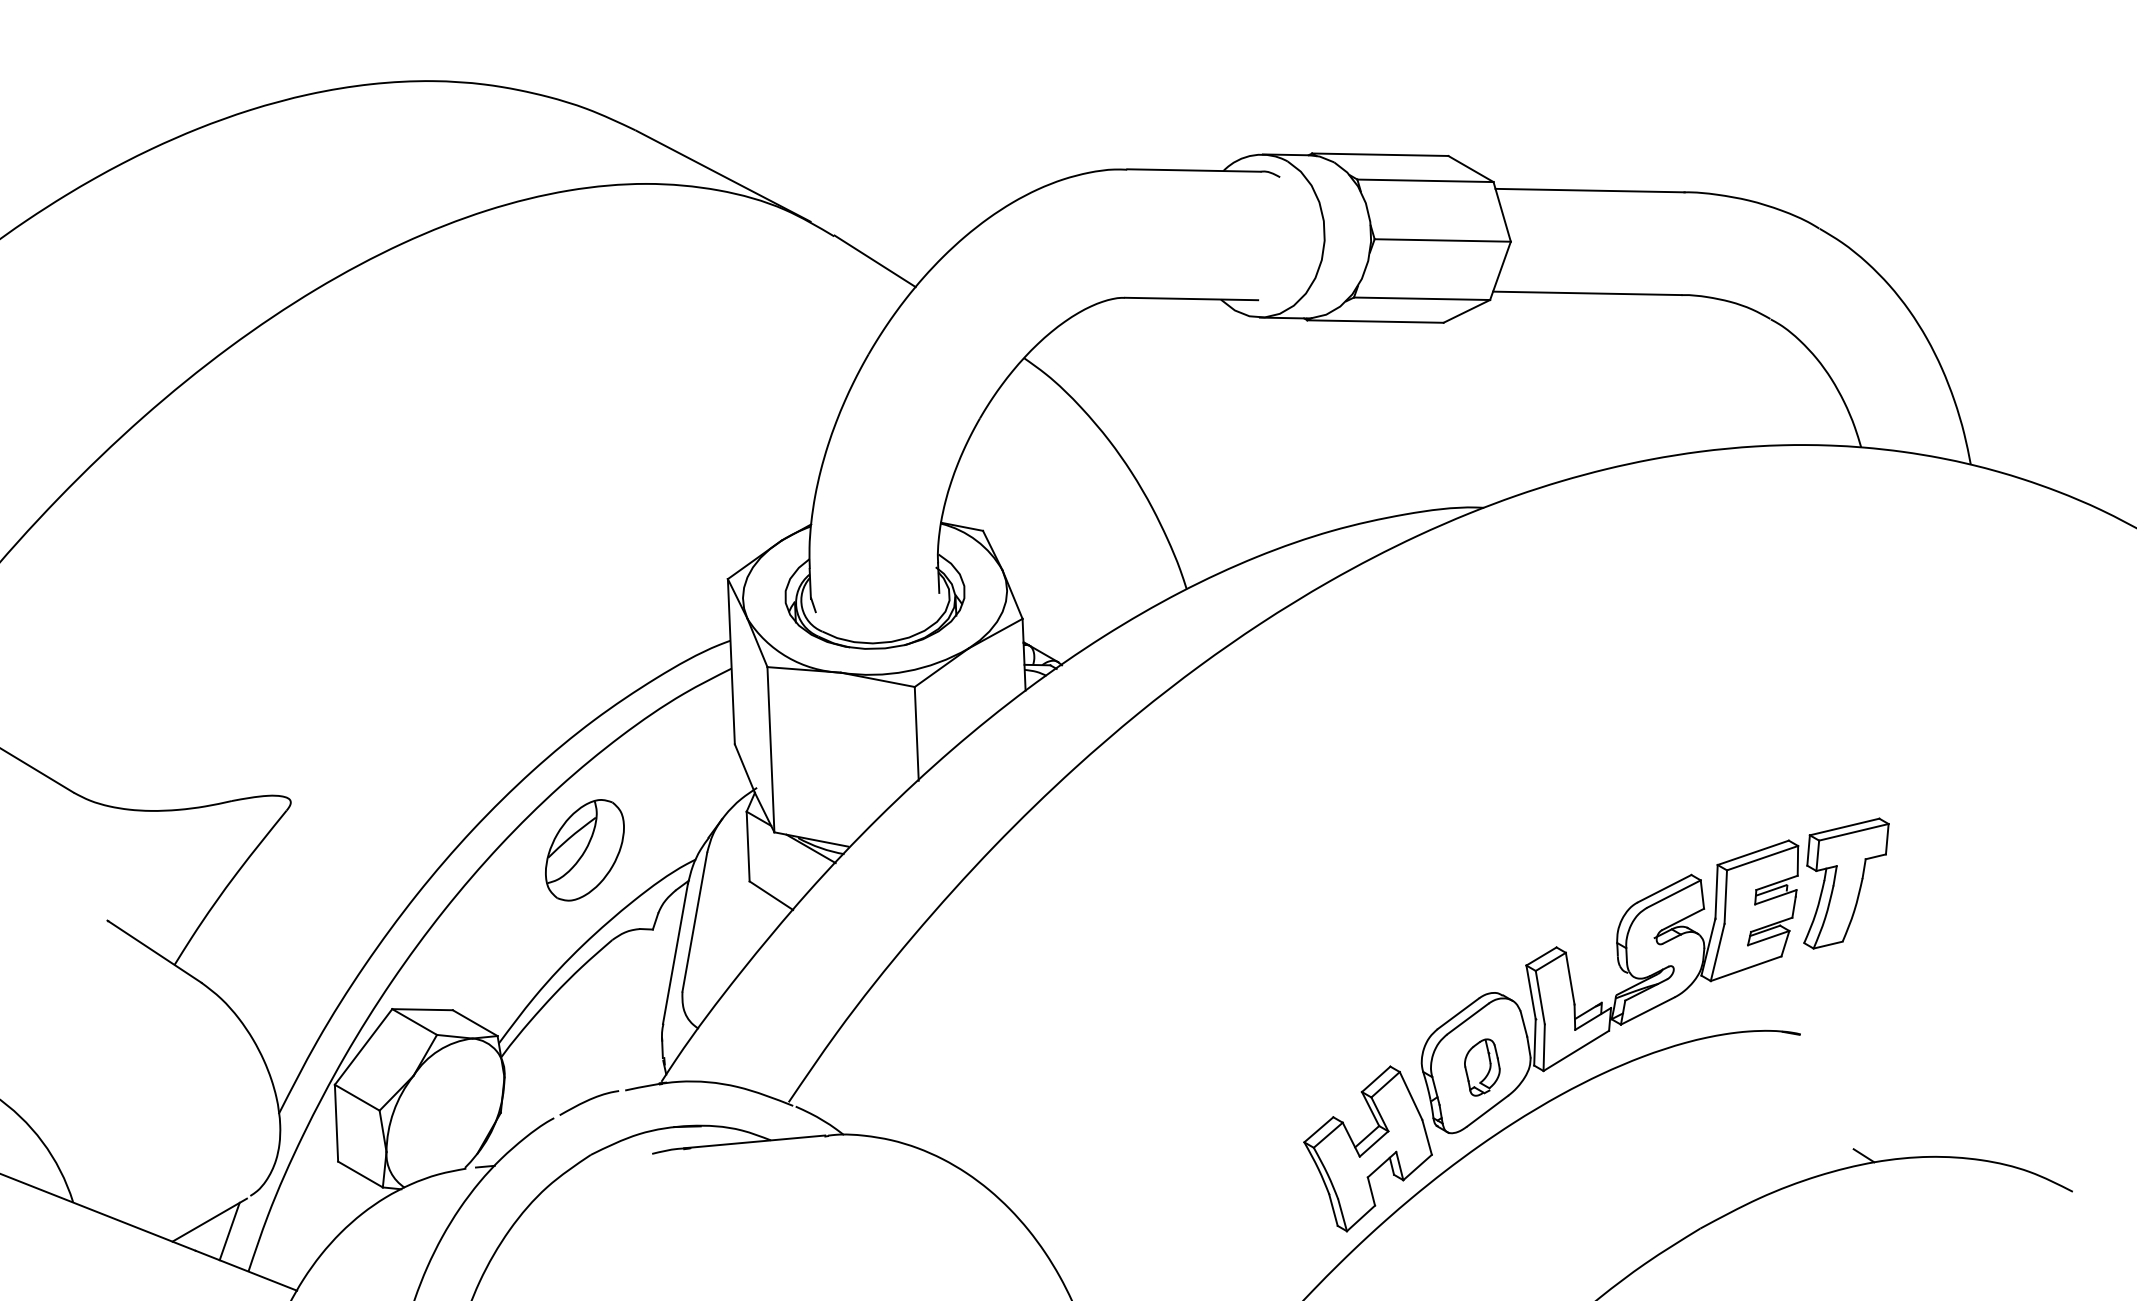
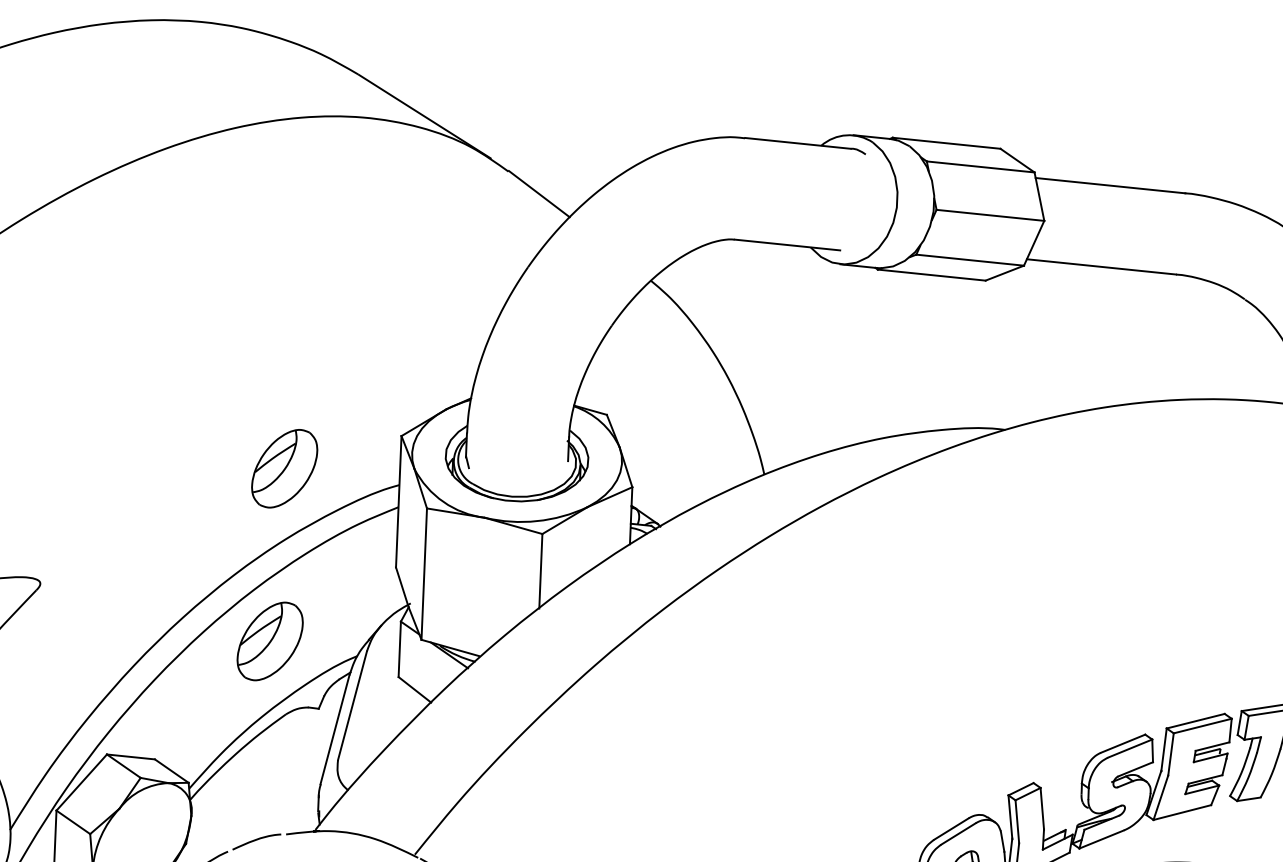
part: (584, 632) -> (284, 468), added

